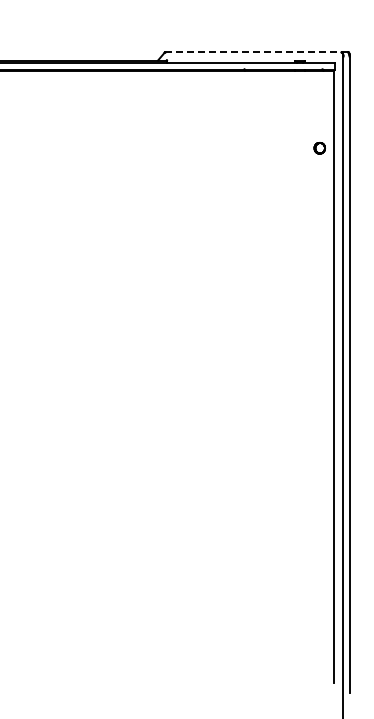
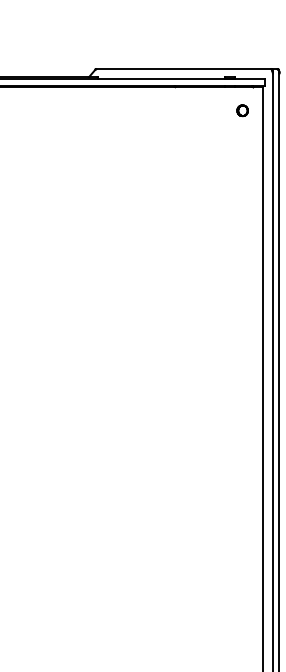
line: (254, 52) -> (184, 69), dashed -> solid
part: (319, 148) -> (242, 111), moved

